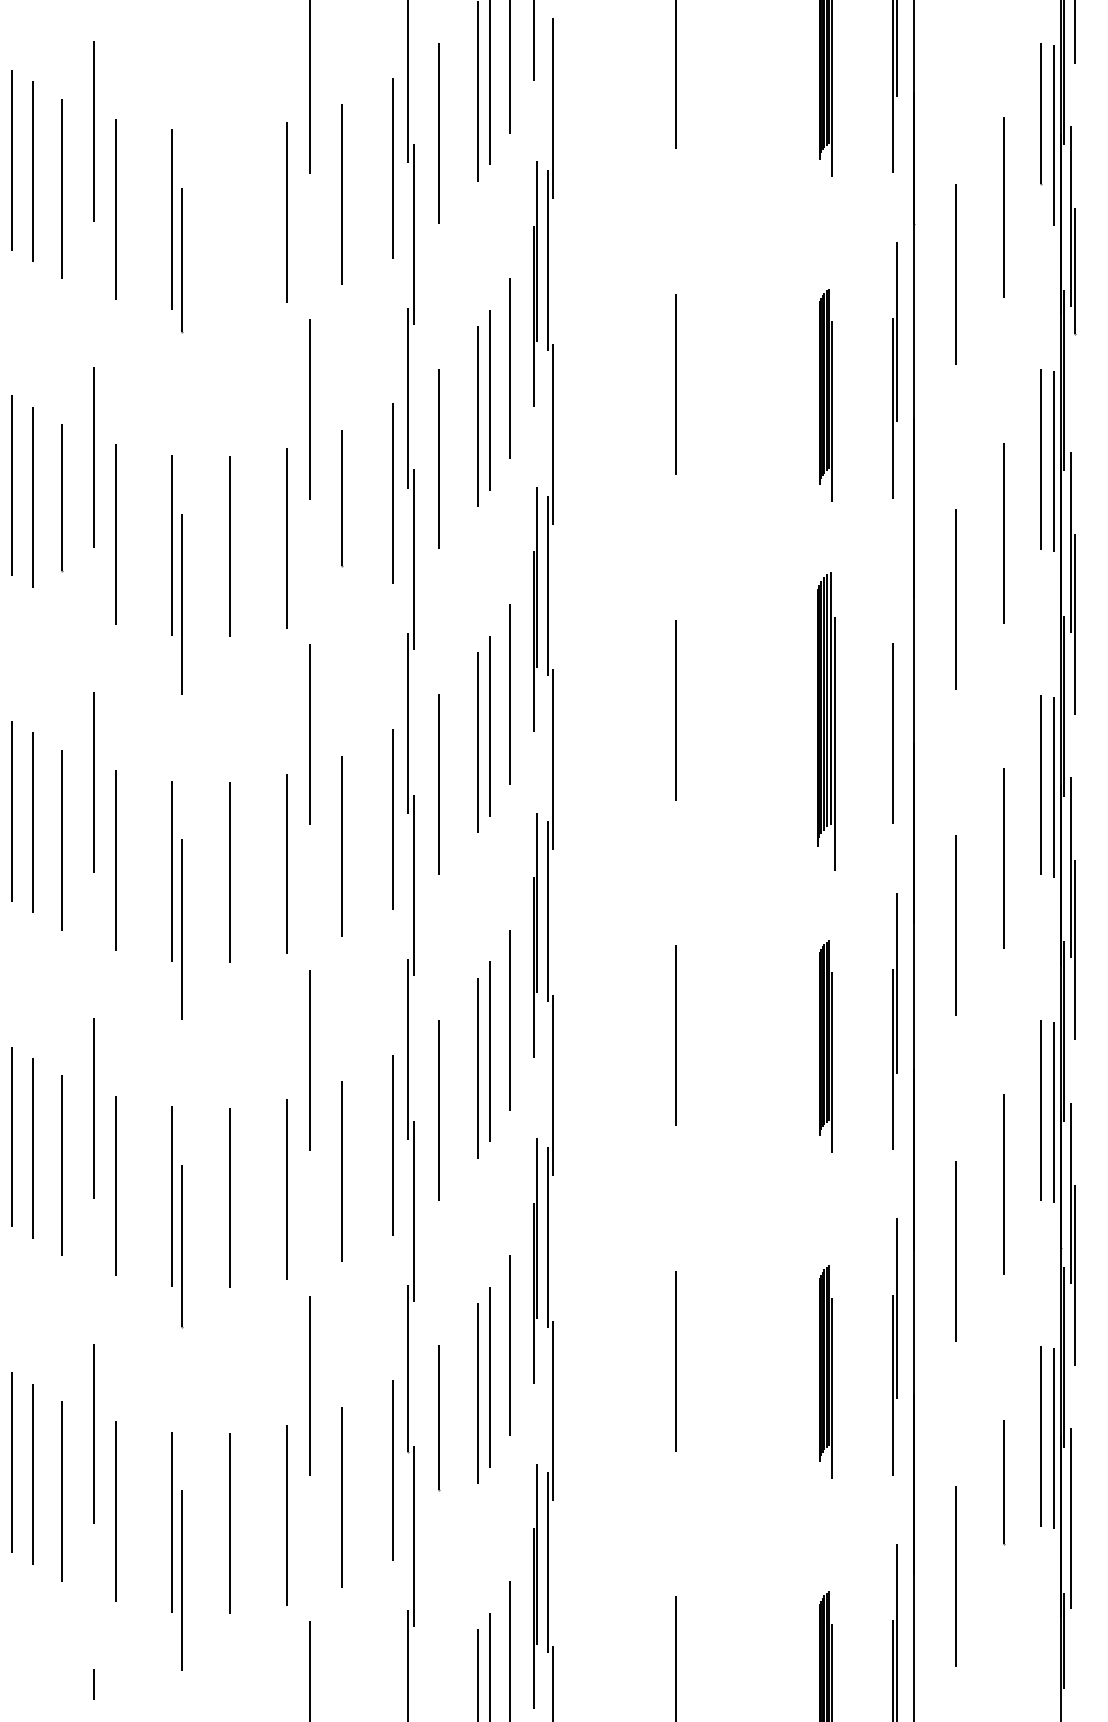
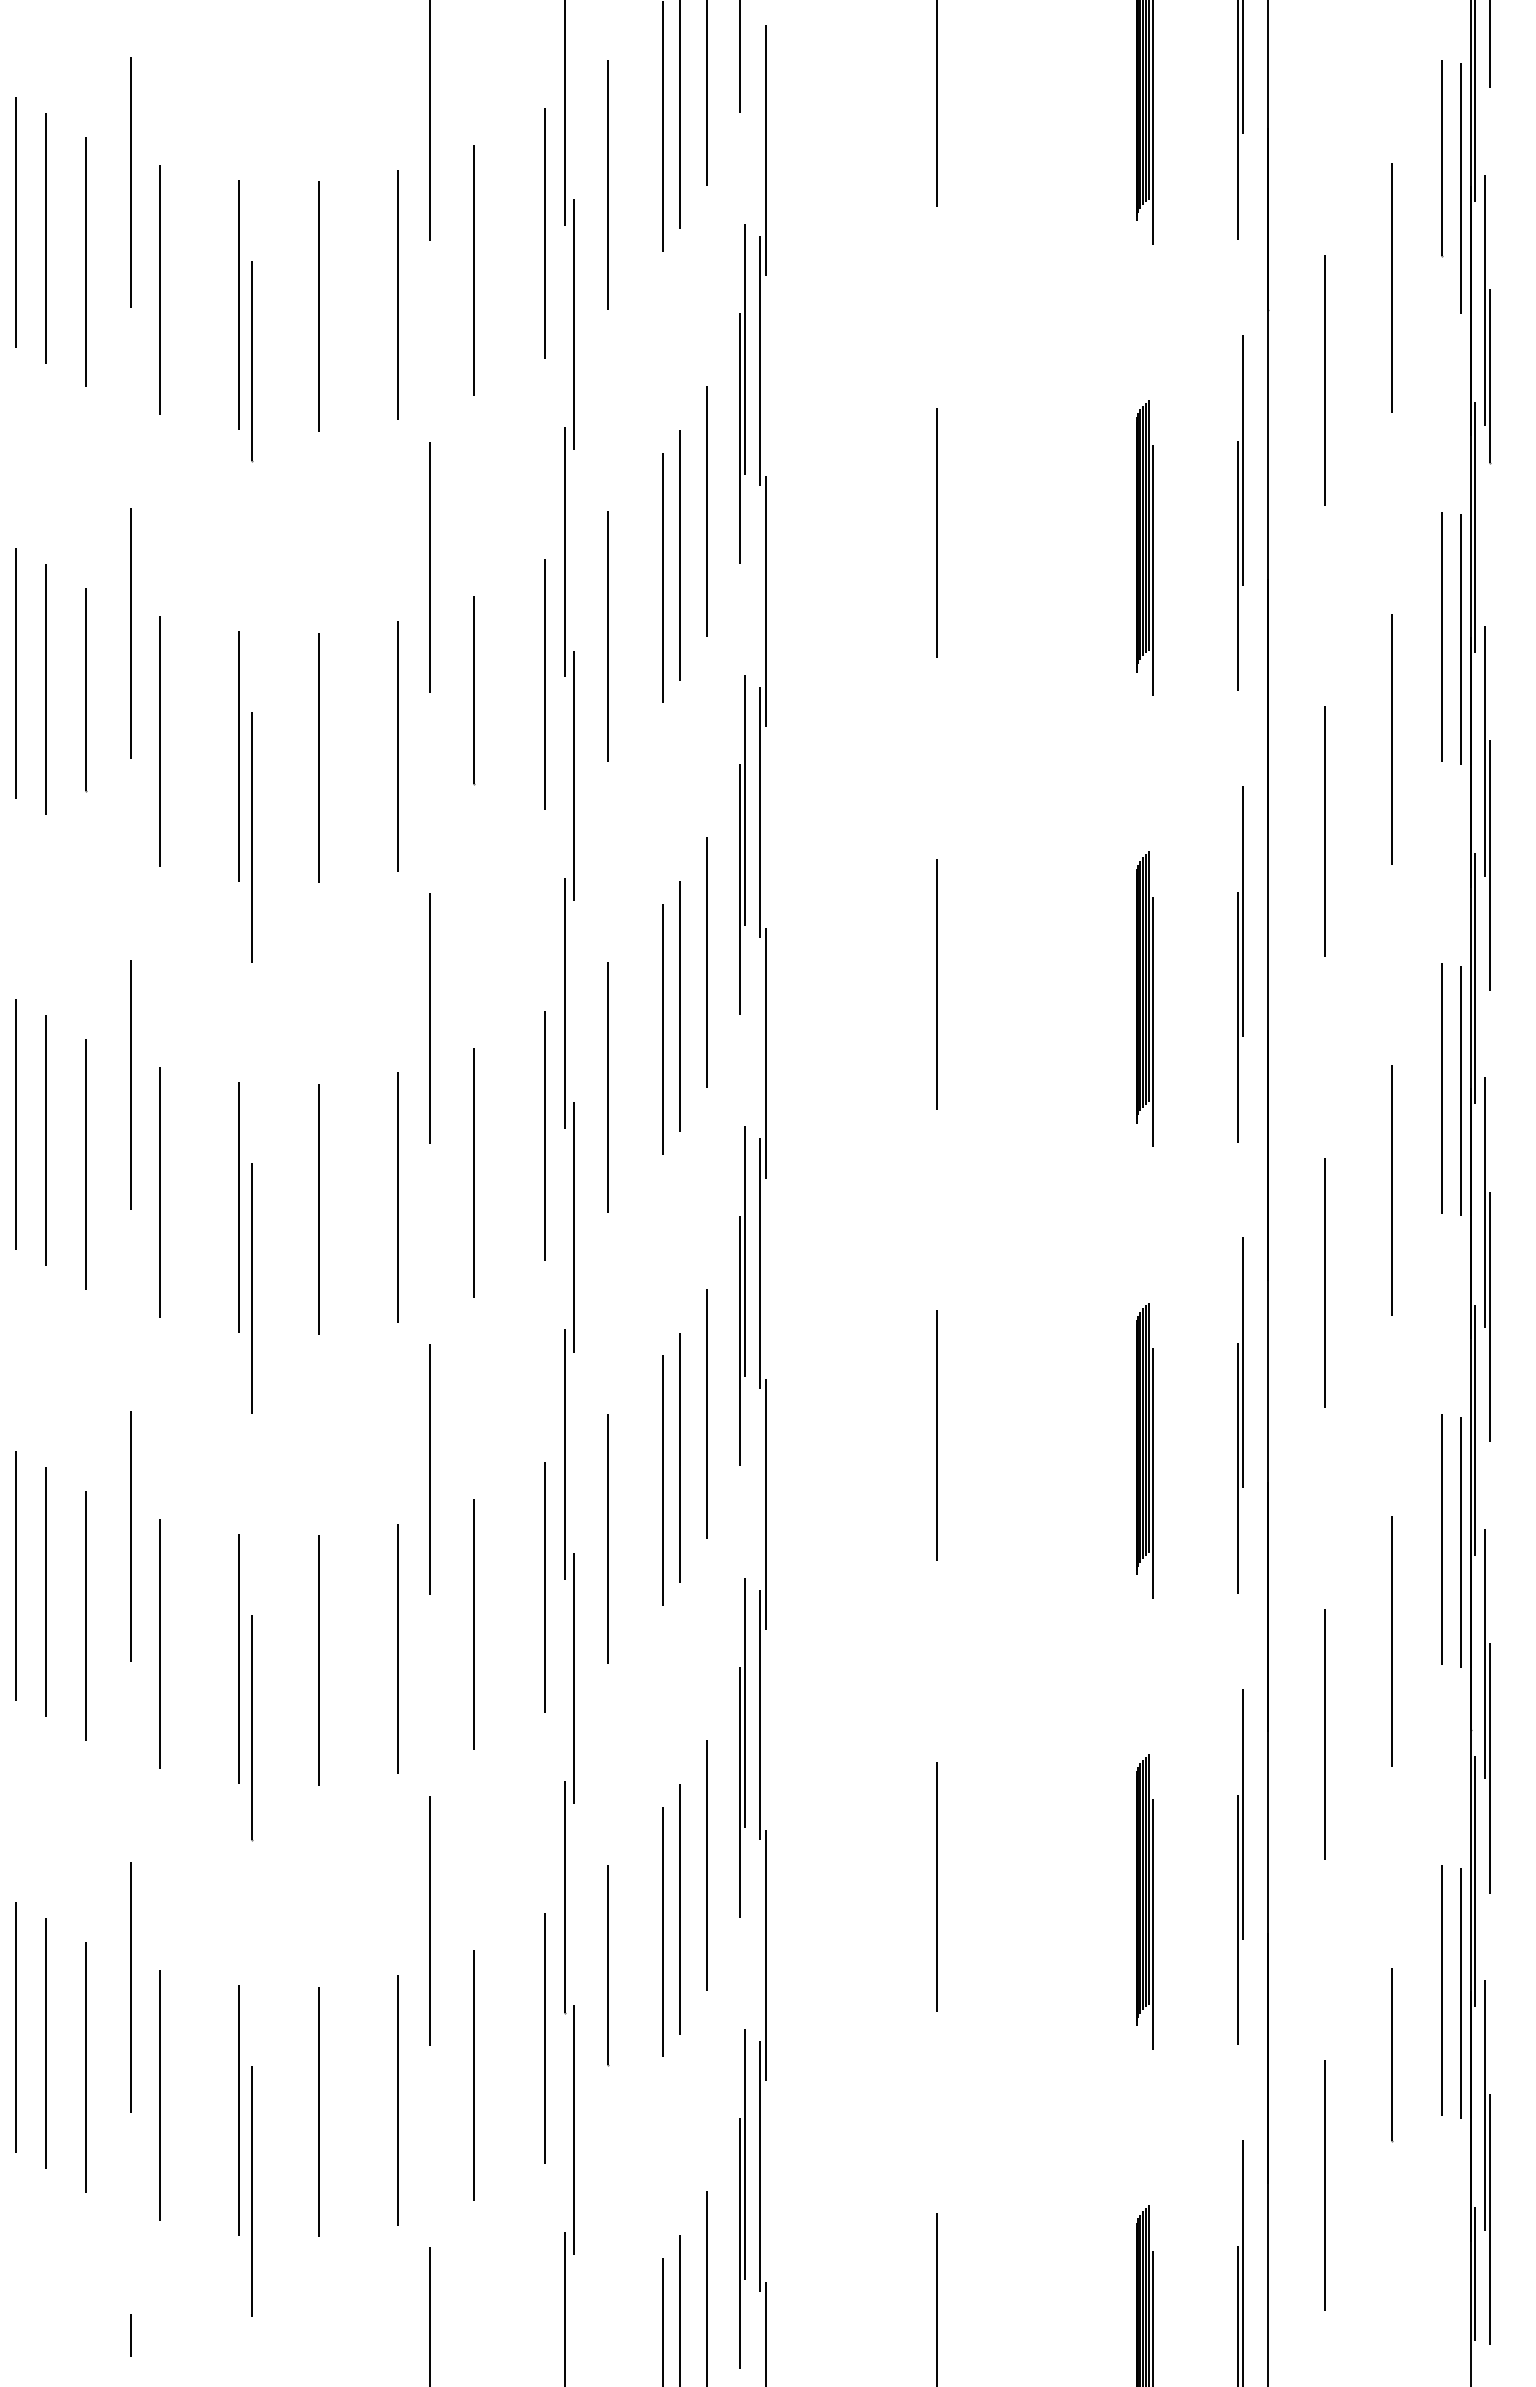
line: (229, 221) -> (318, 306), added
line: (897, 657) -> (1243, 911), added
part: (825, 720) -> (1144, 998), size x0.71
line: (1074, 1601) -> (1489, 2219), added

